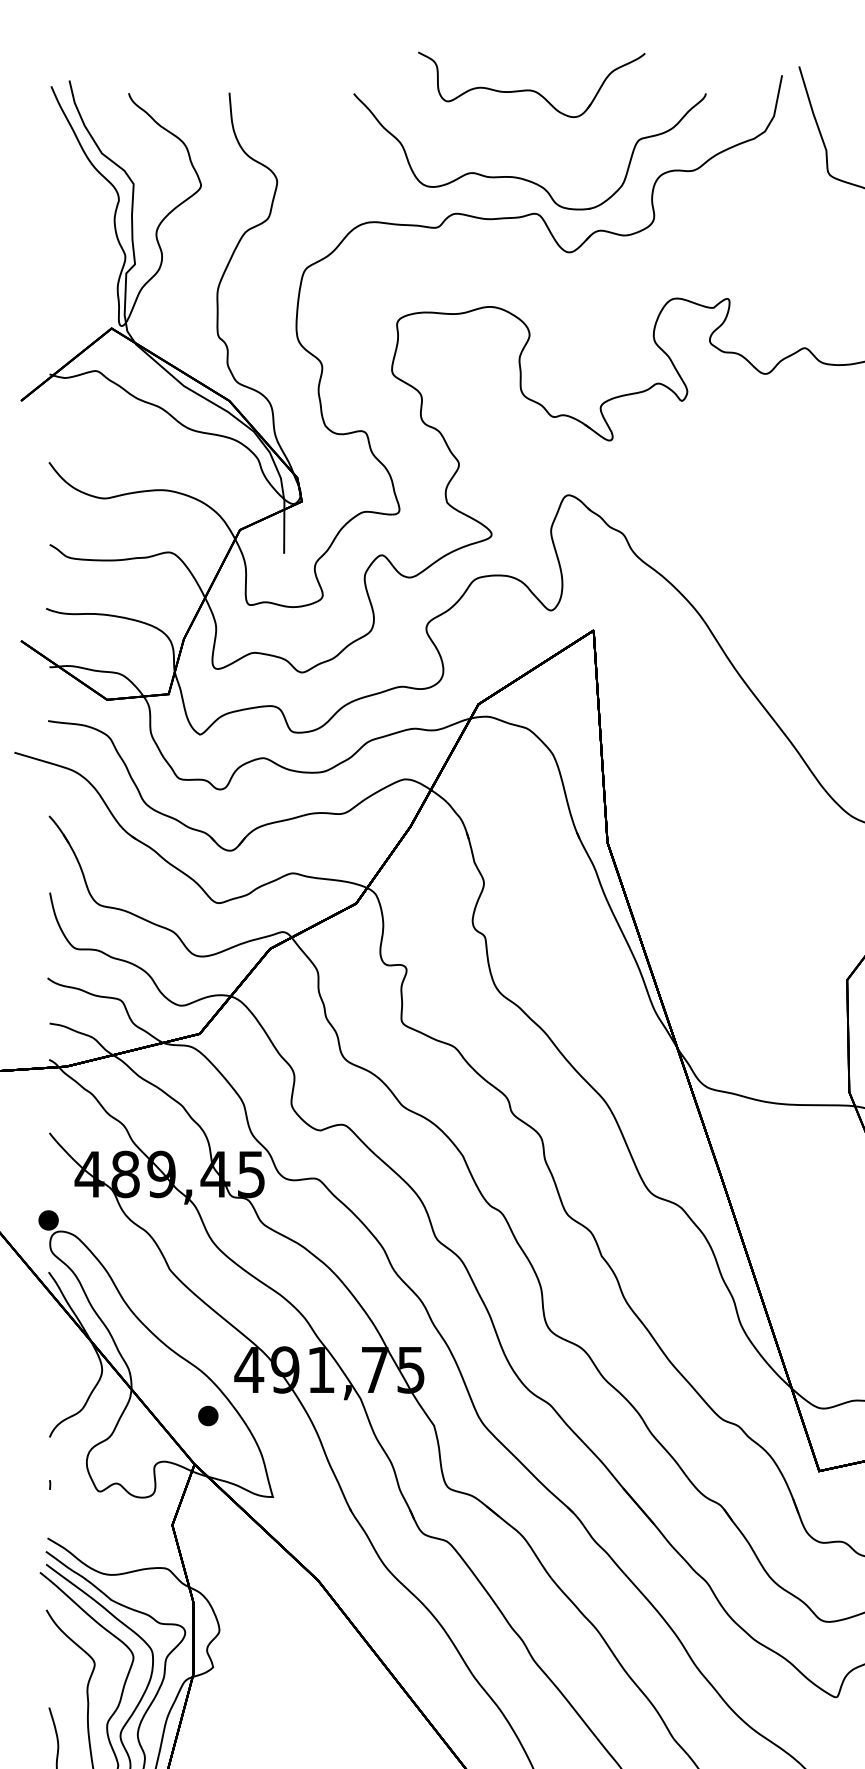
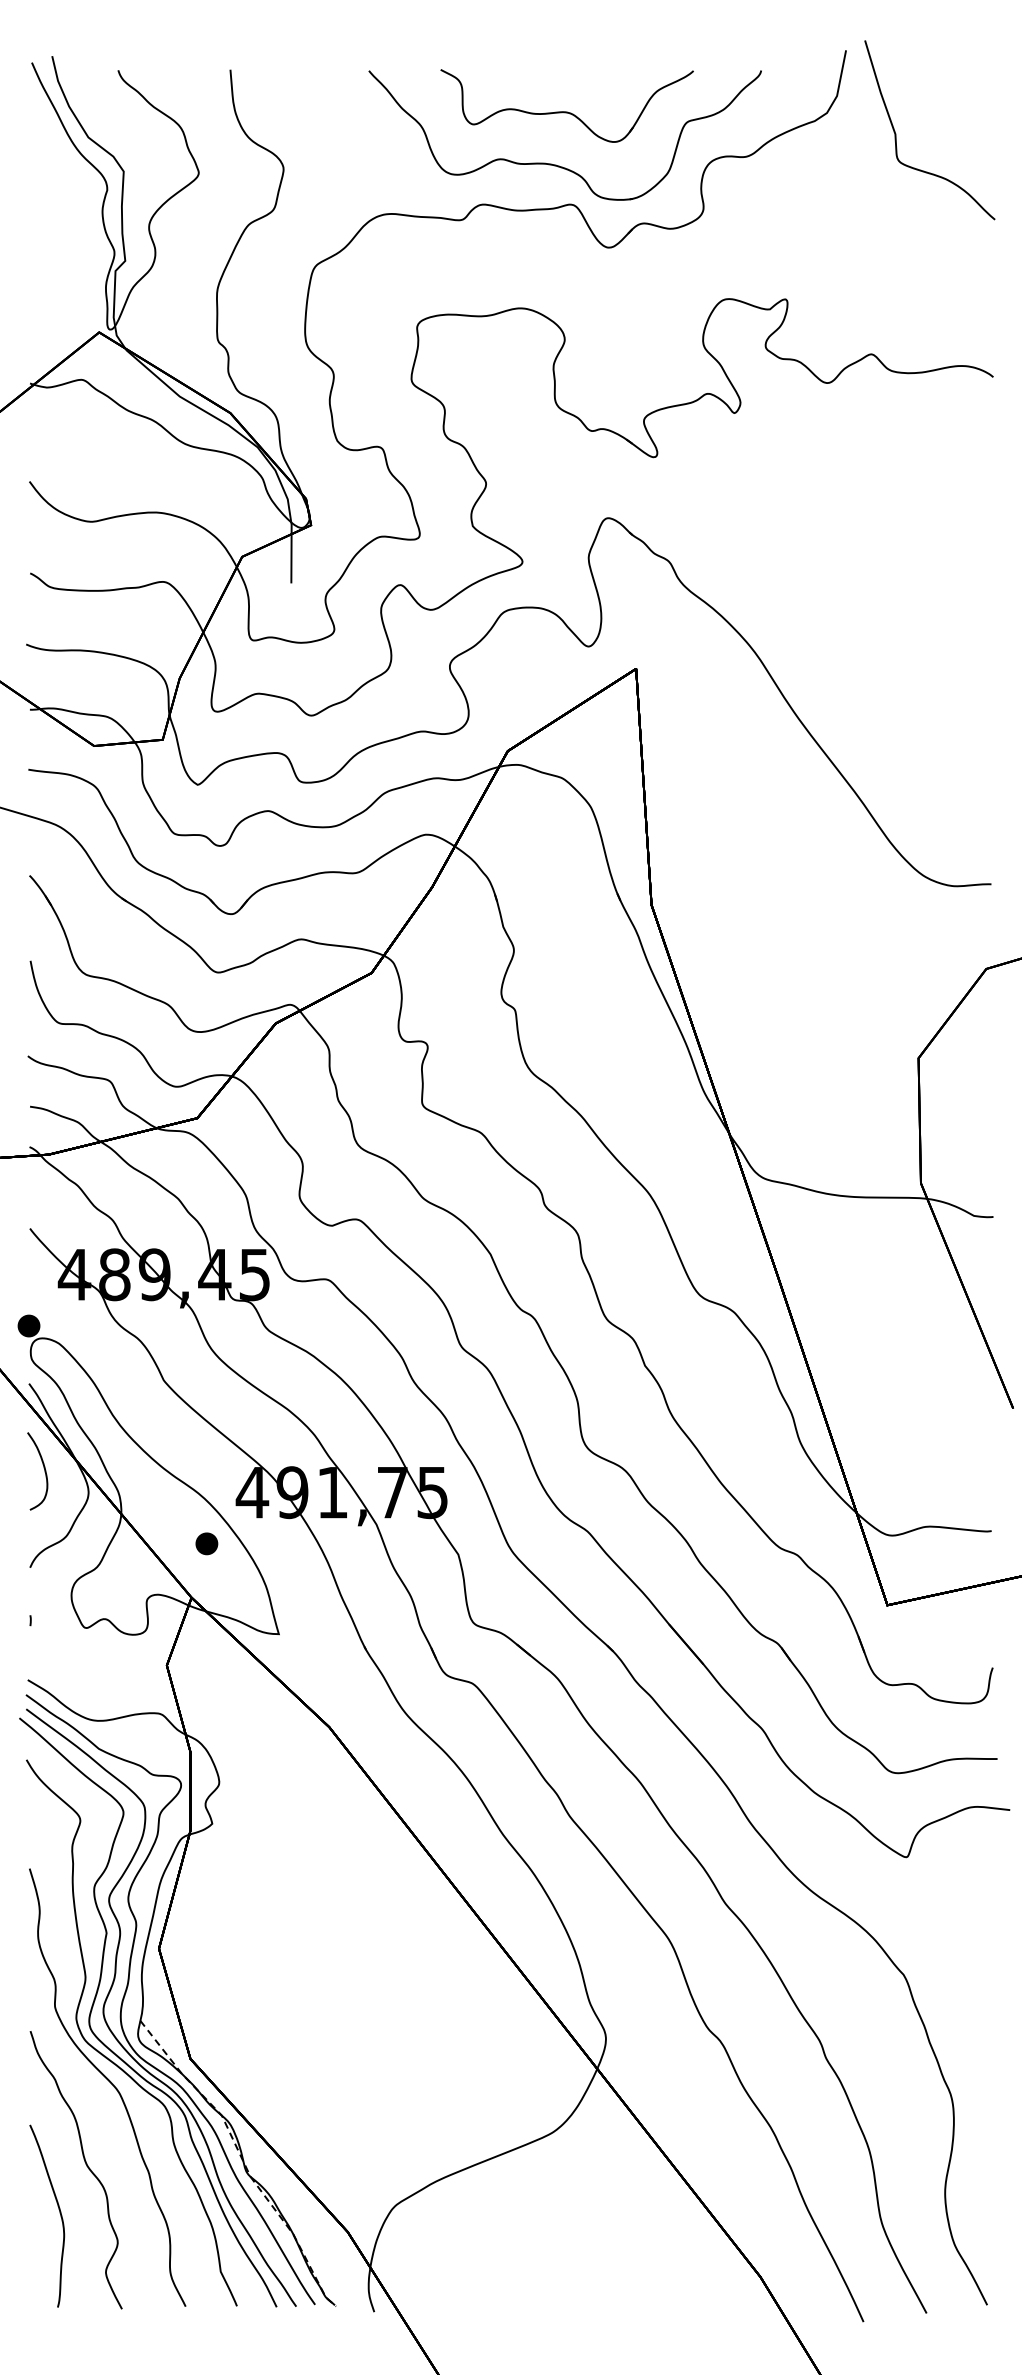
part: (531, 84) -> (566, 105), moved
curve: (61, 1348) -> (43, 1468), added

